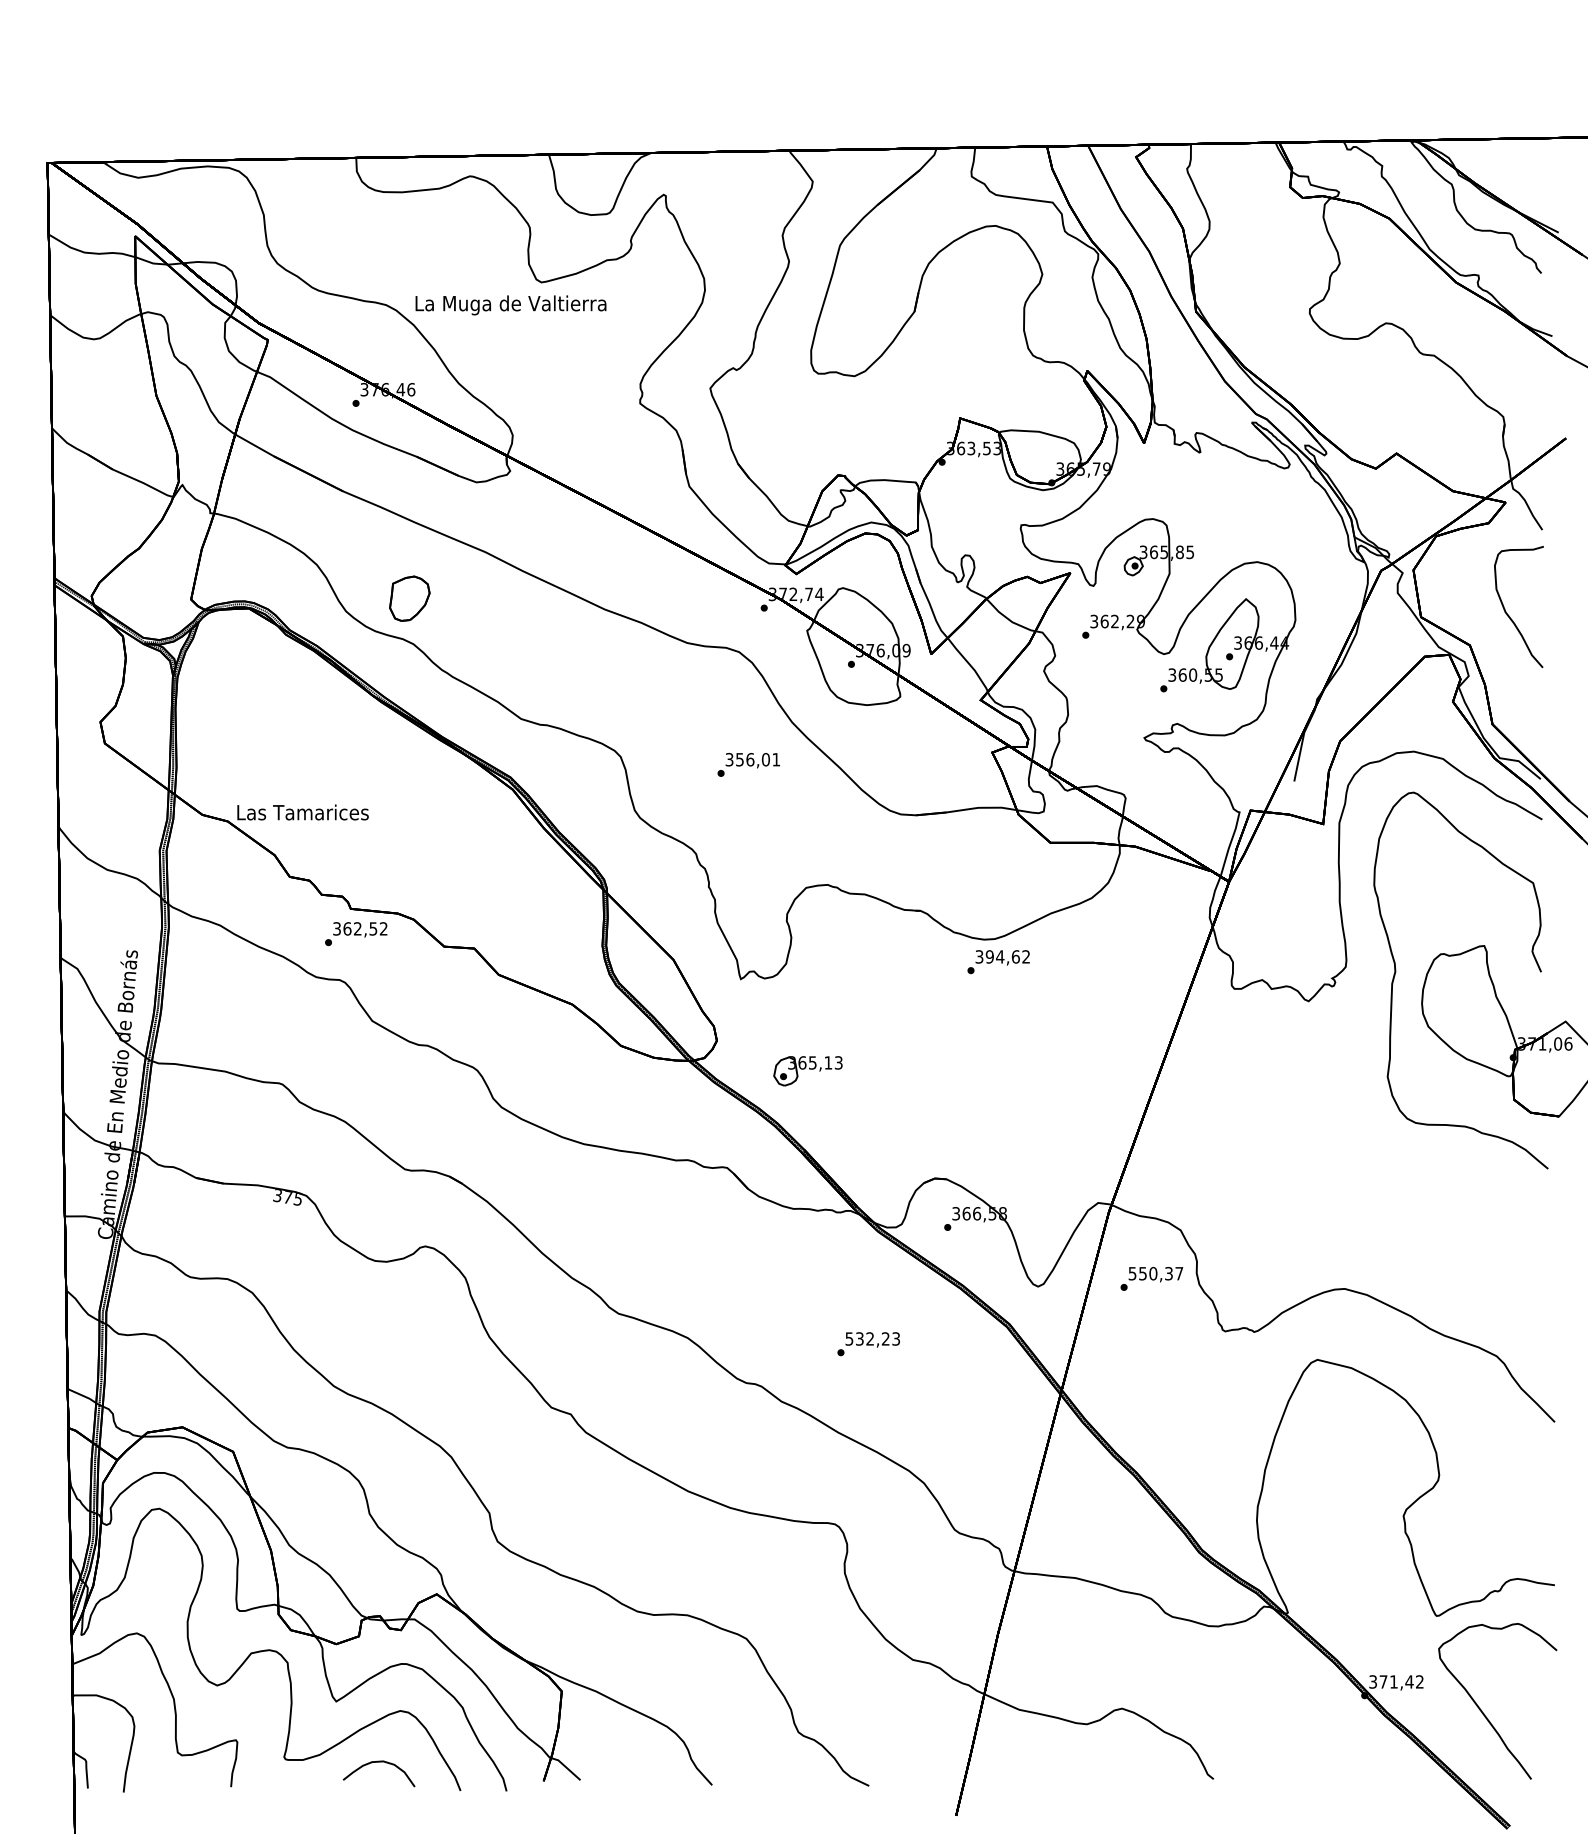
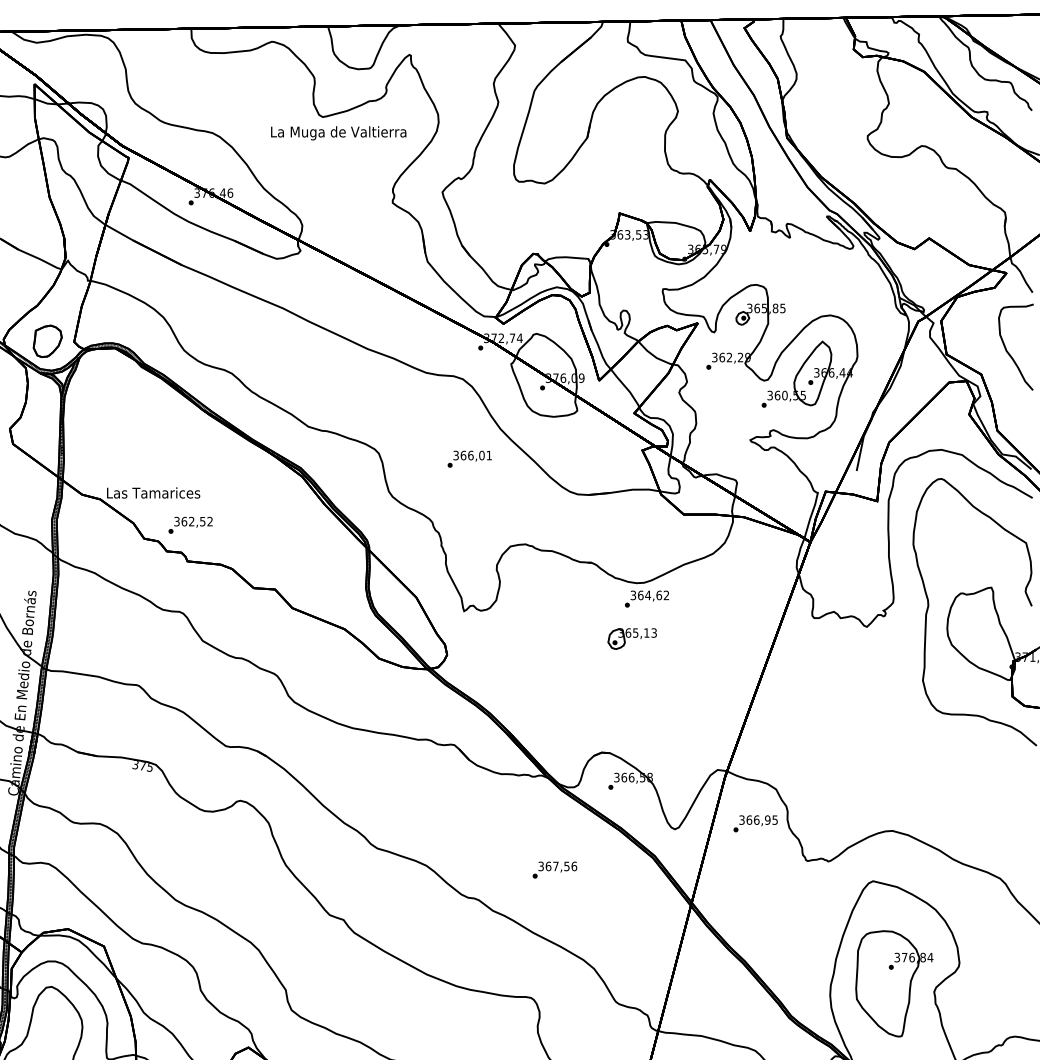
text: (510, 305) -> (338, 133), moved
part: (409, 598) -> (47, 341), moved
text: (740, 759) -> (463, 455), 356,01 -> 366,01
text: (356, 934) -> (190, 525), moved
text: (989, 956) -> (640, 595), 394,62 -> 364,62
part: (807, 1071) -> (631, 639), moved
text: (1156, 1273) -> (758, 819), 550,37 -> 366,95
text: (873, 1338) -> (558, 866), 532,23 -> 367,56
part: (1347, 1504) -> (894, 983), added

